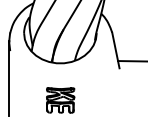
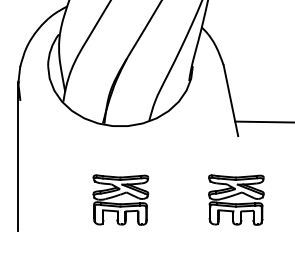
part: (118, 100) -> (236, 200), added

